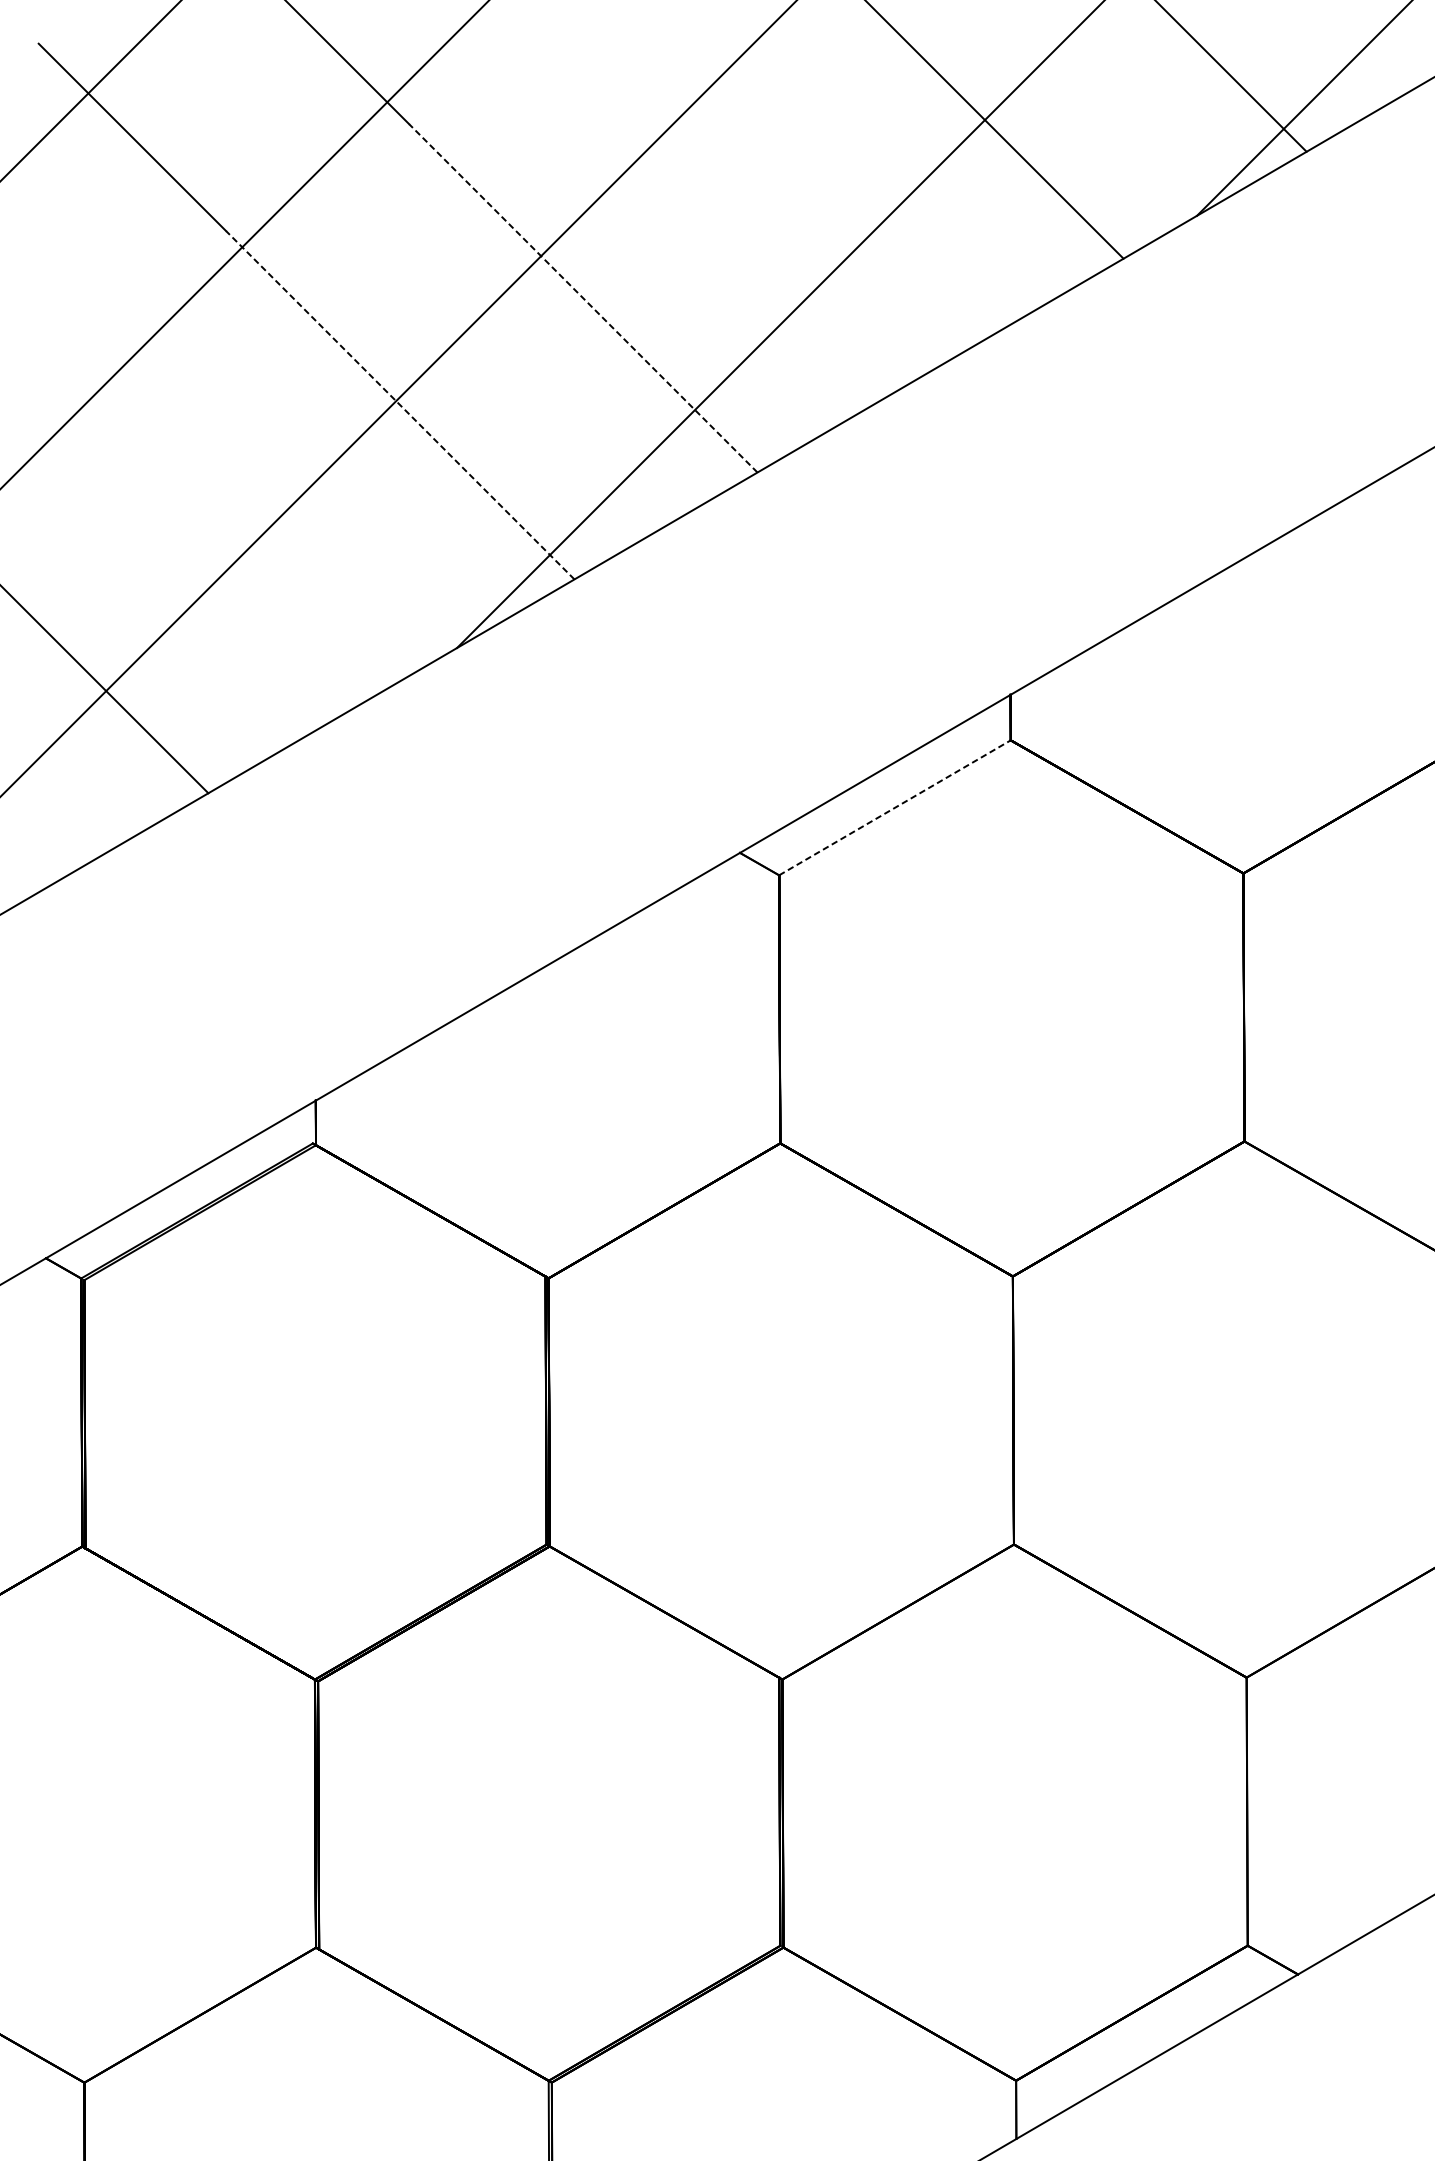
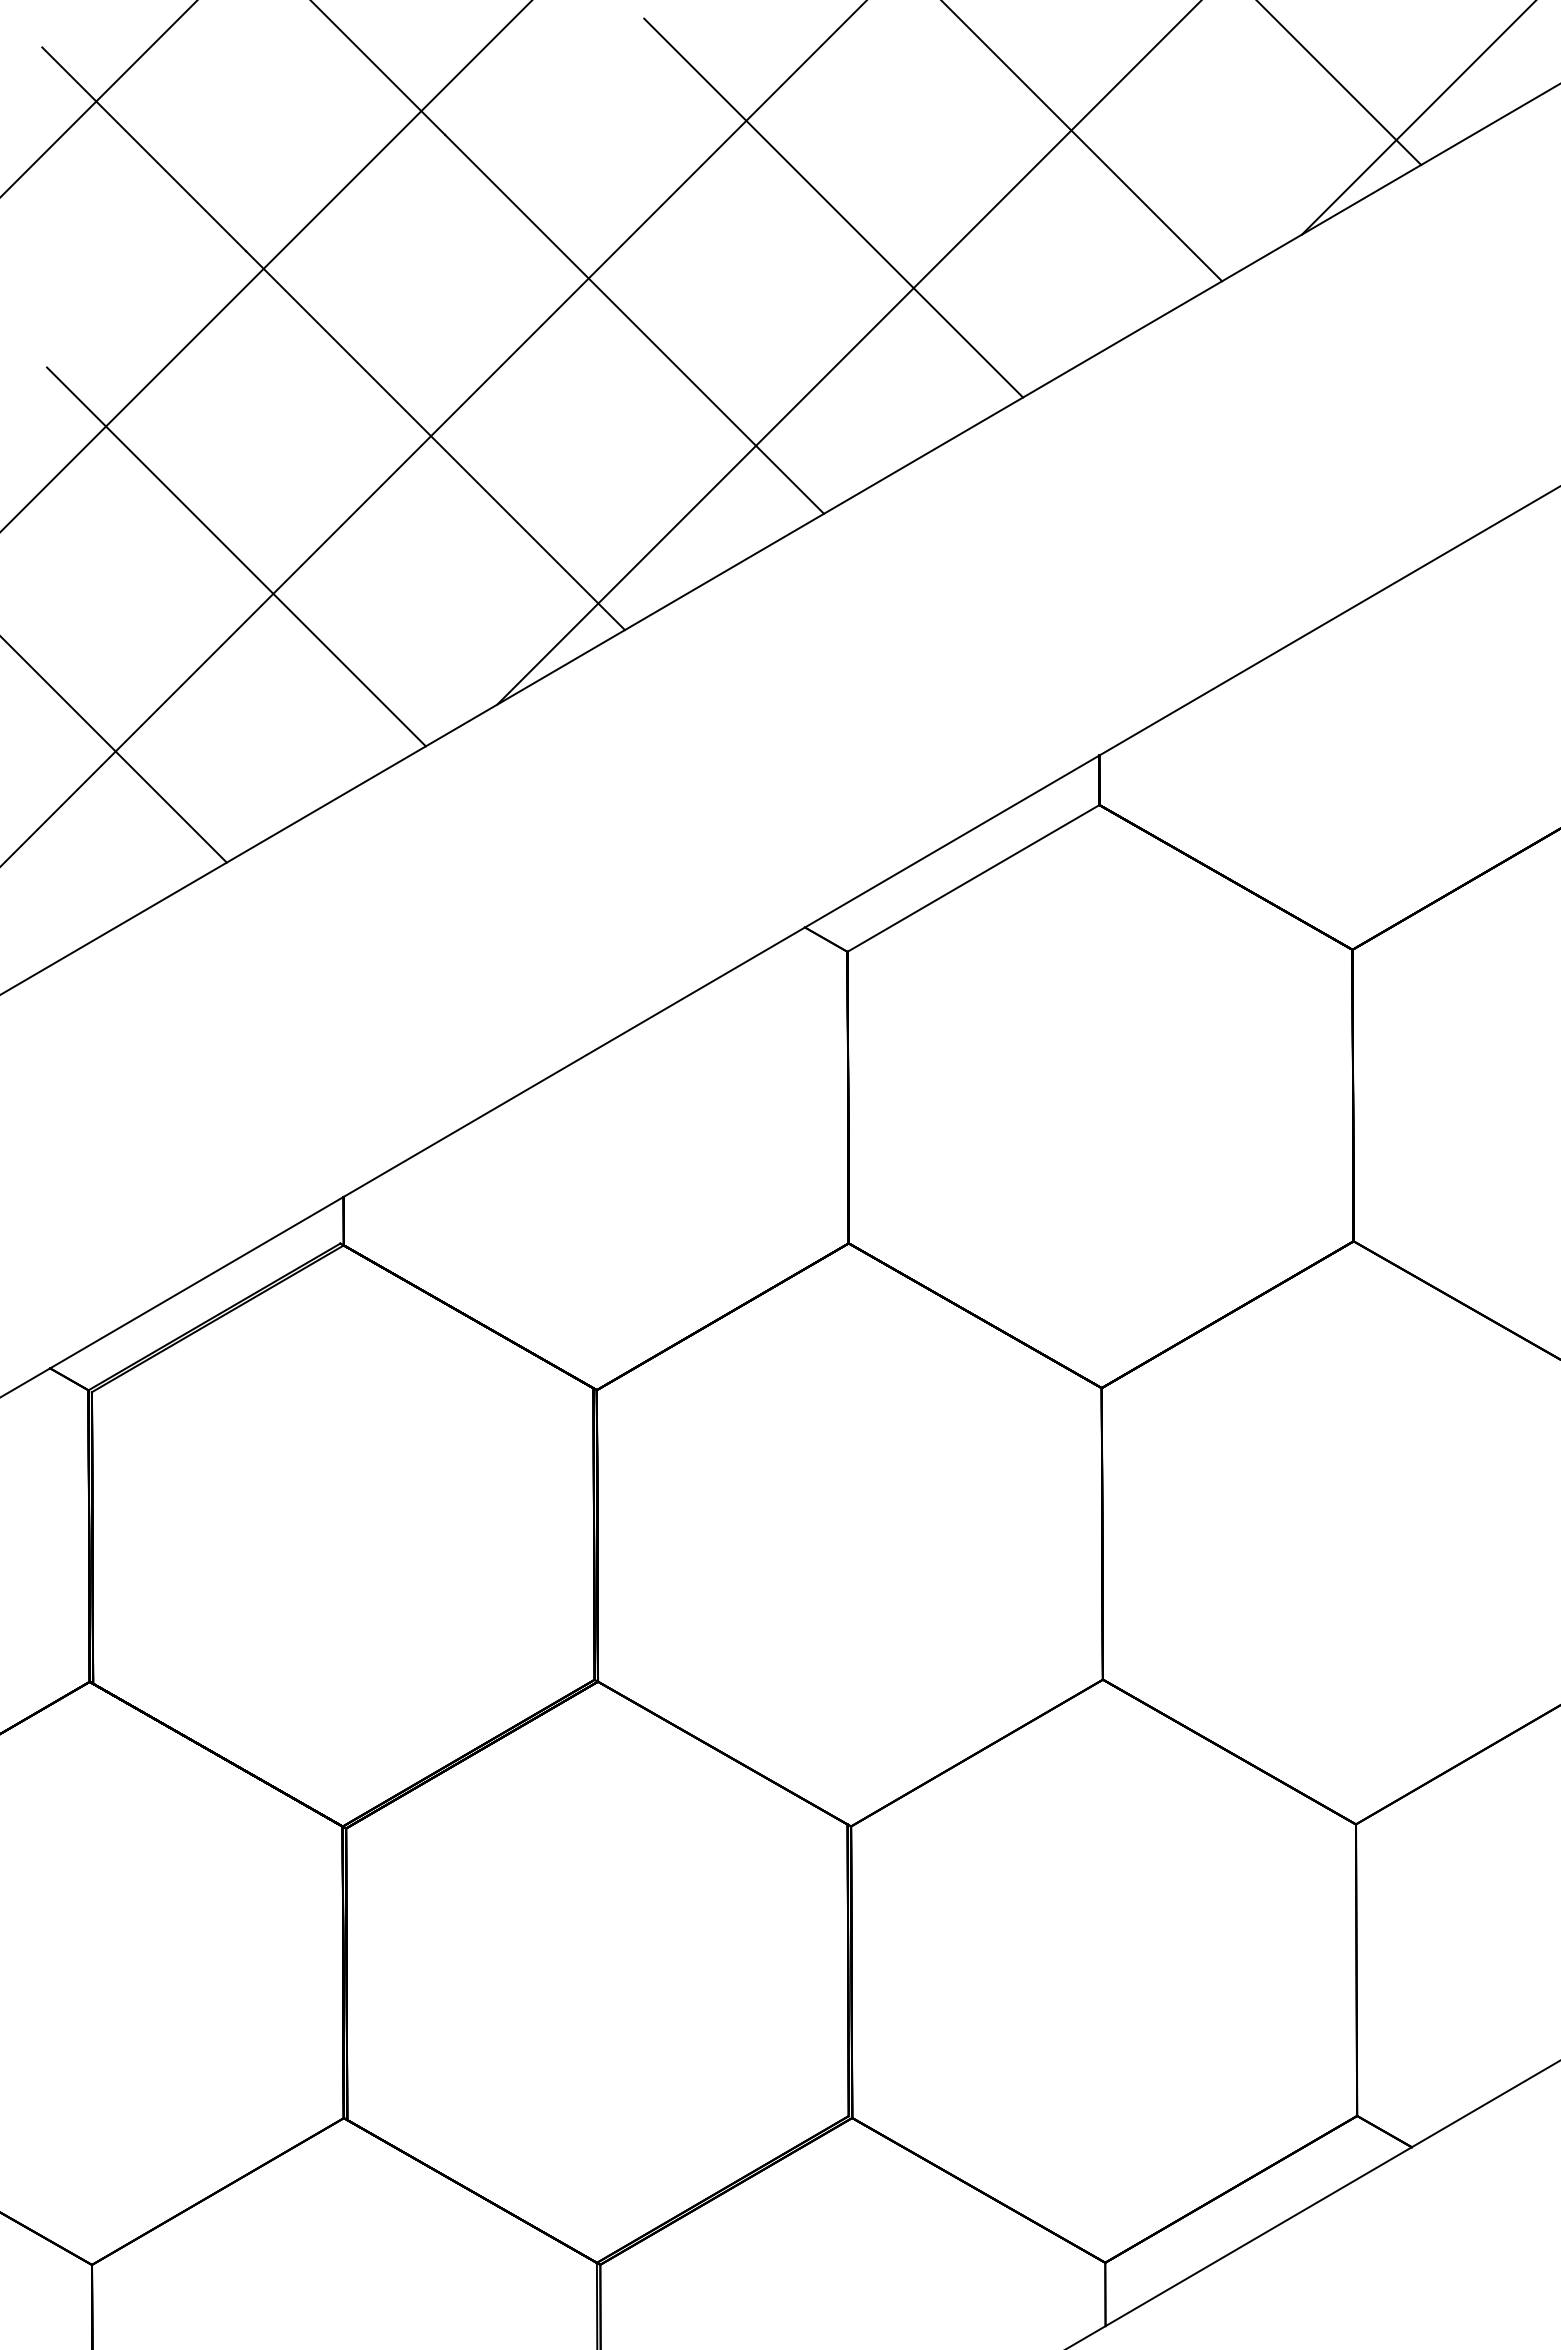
line: (766, 190) -> (833, 207), added
line: (583, 298) -> (634, 324), dashed -> solid
line: (400, 405) -> (435, 440), dashed -> solid
line: (217, 511) -> (236, 556), added
line: (894, 807) -> (973, 878), dashed -> solid

